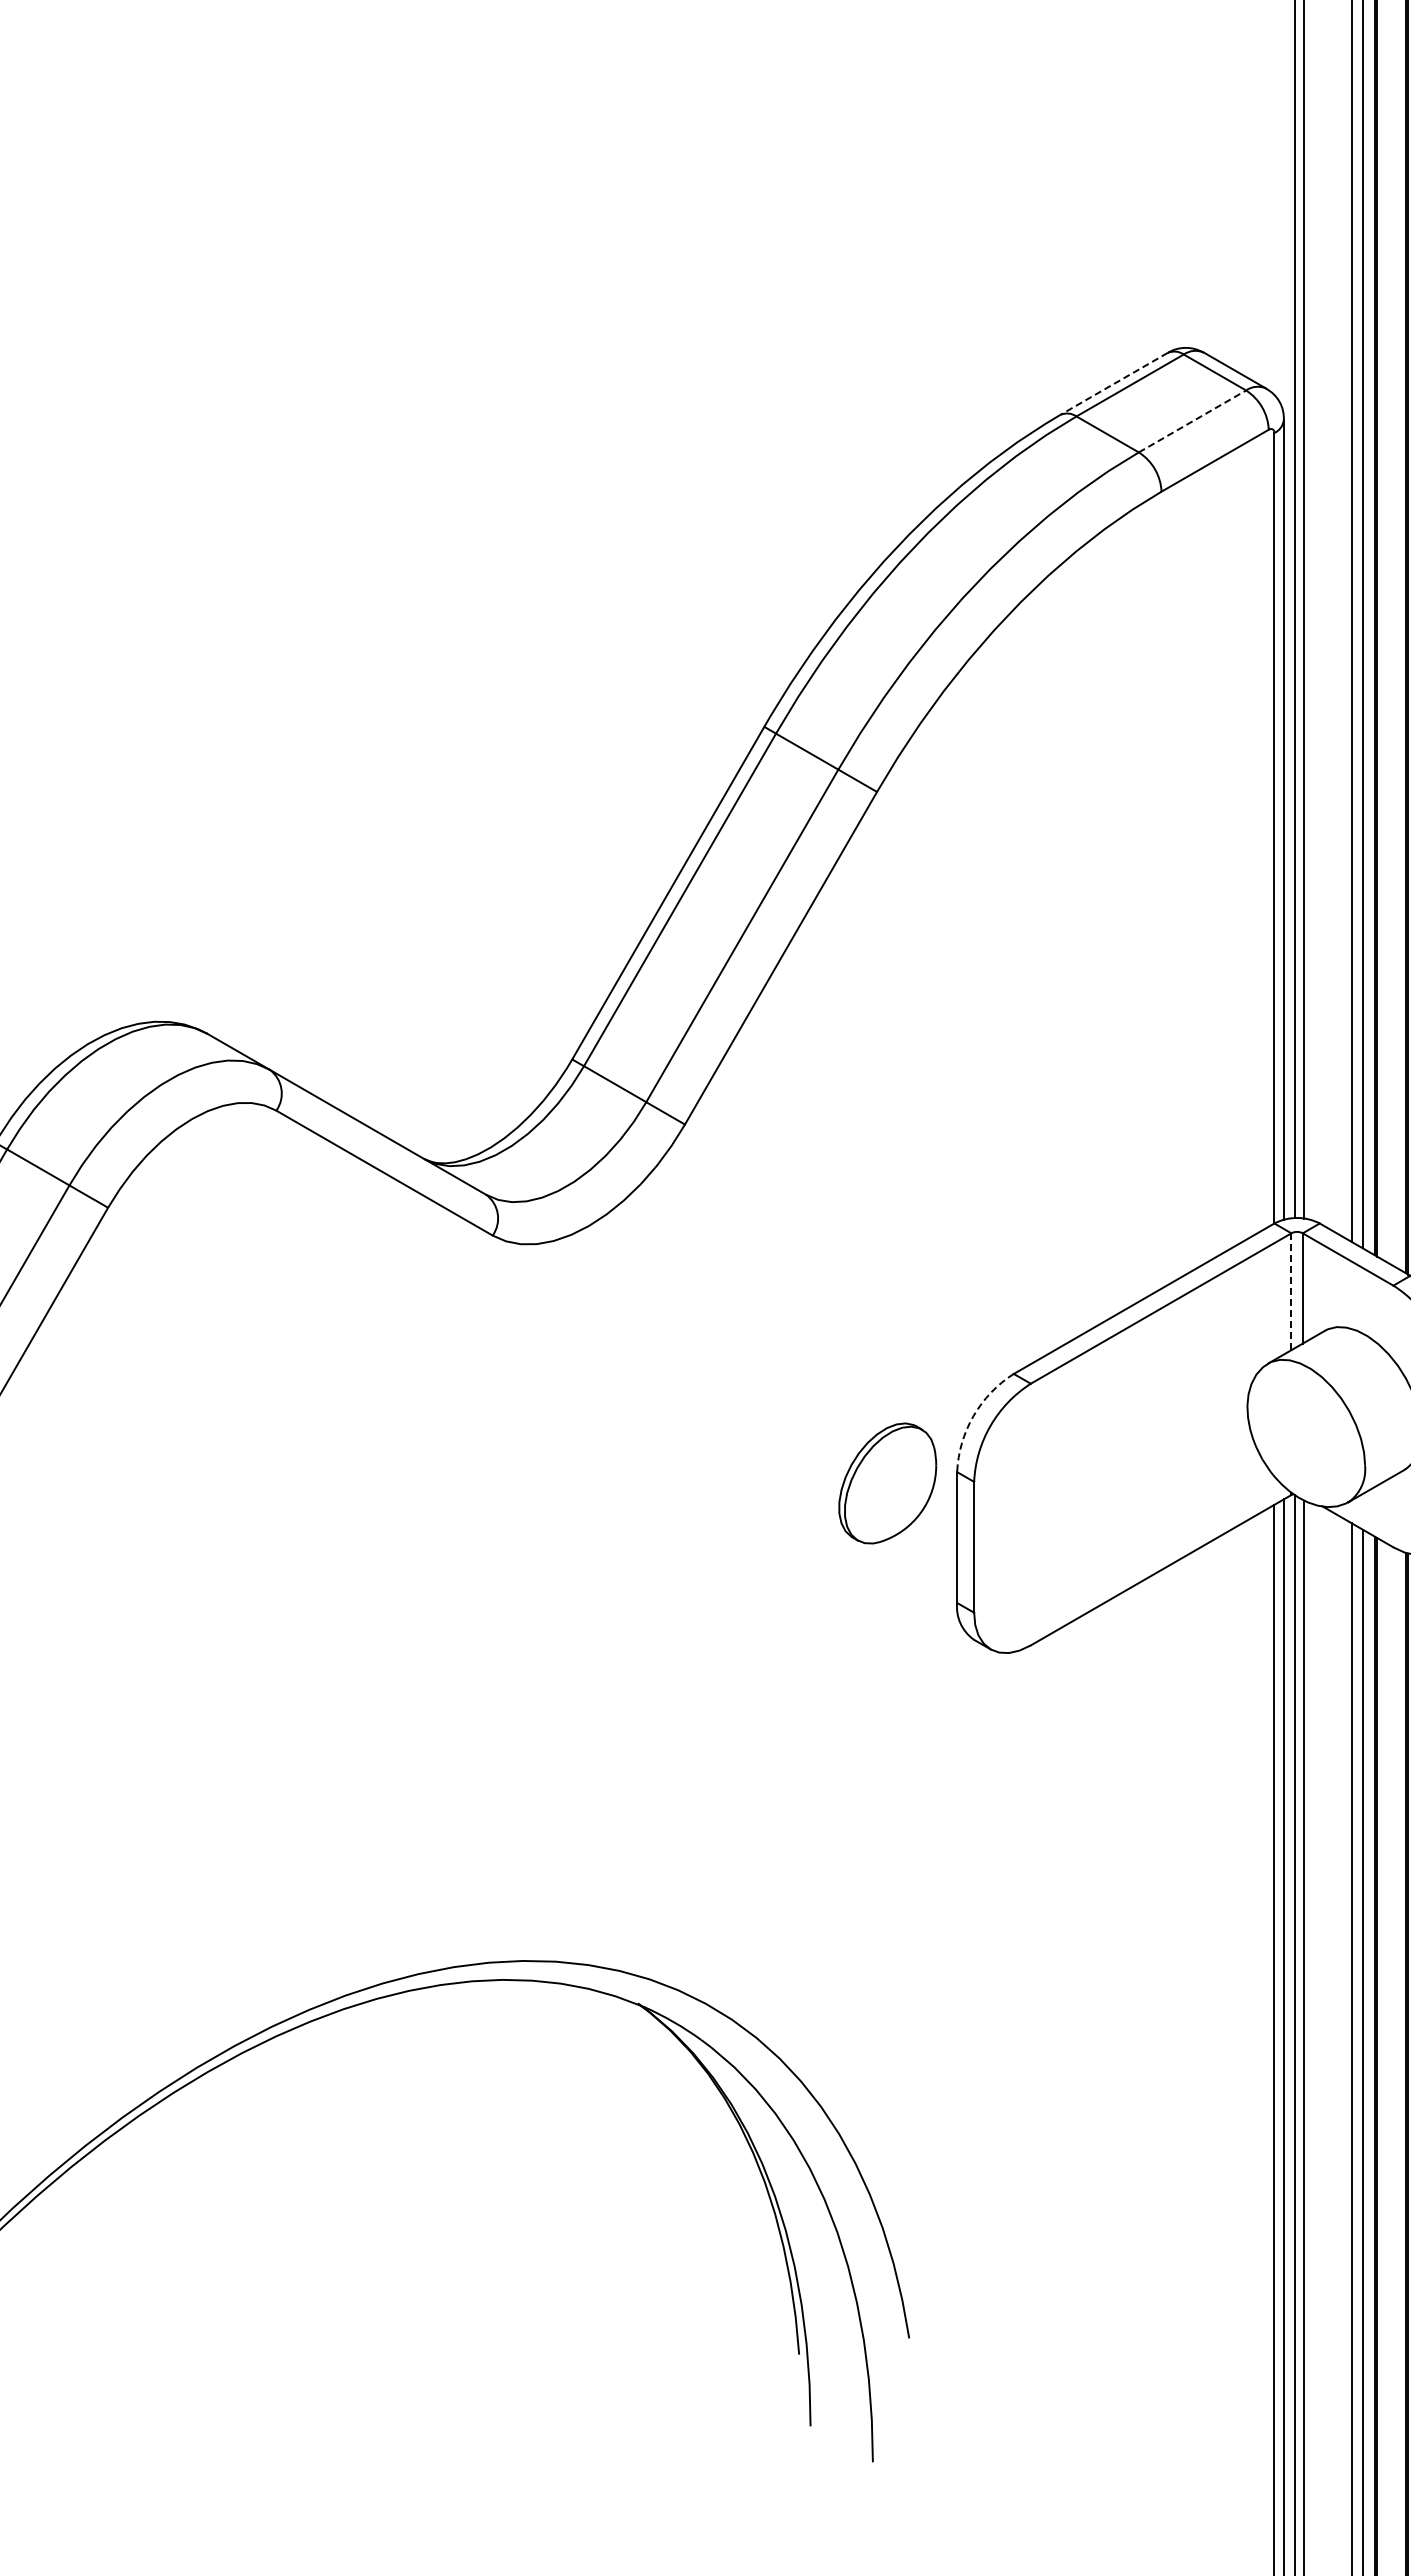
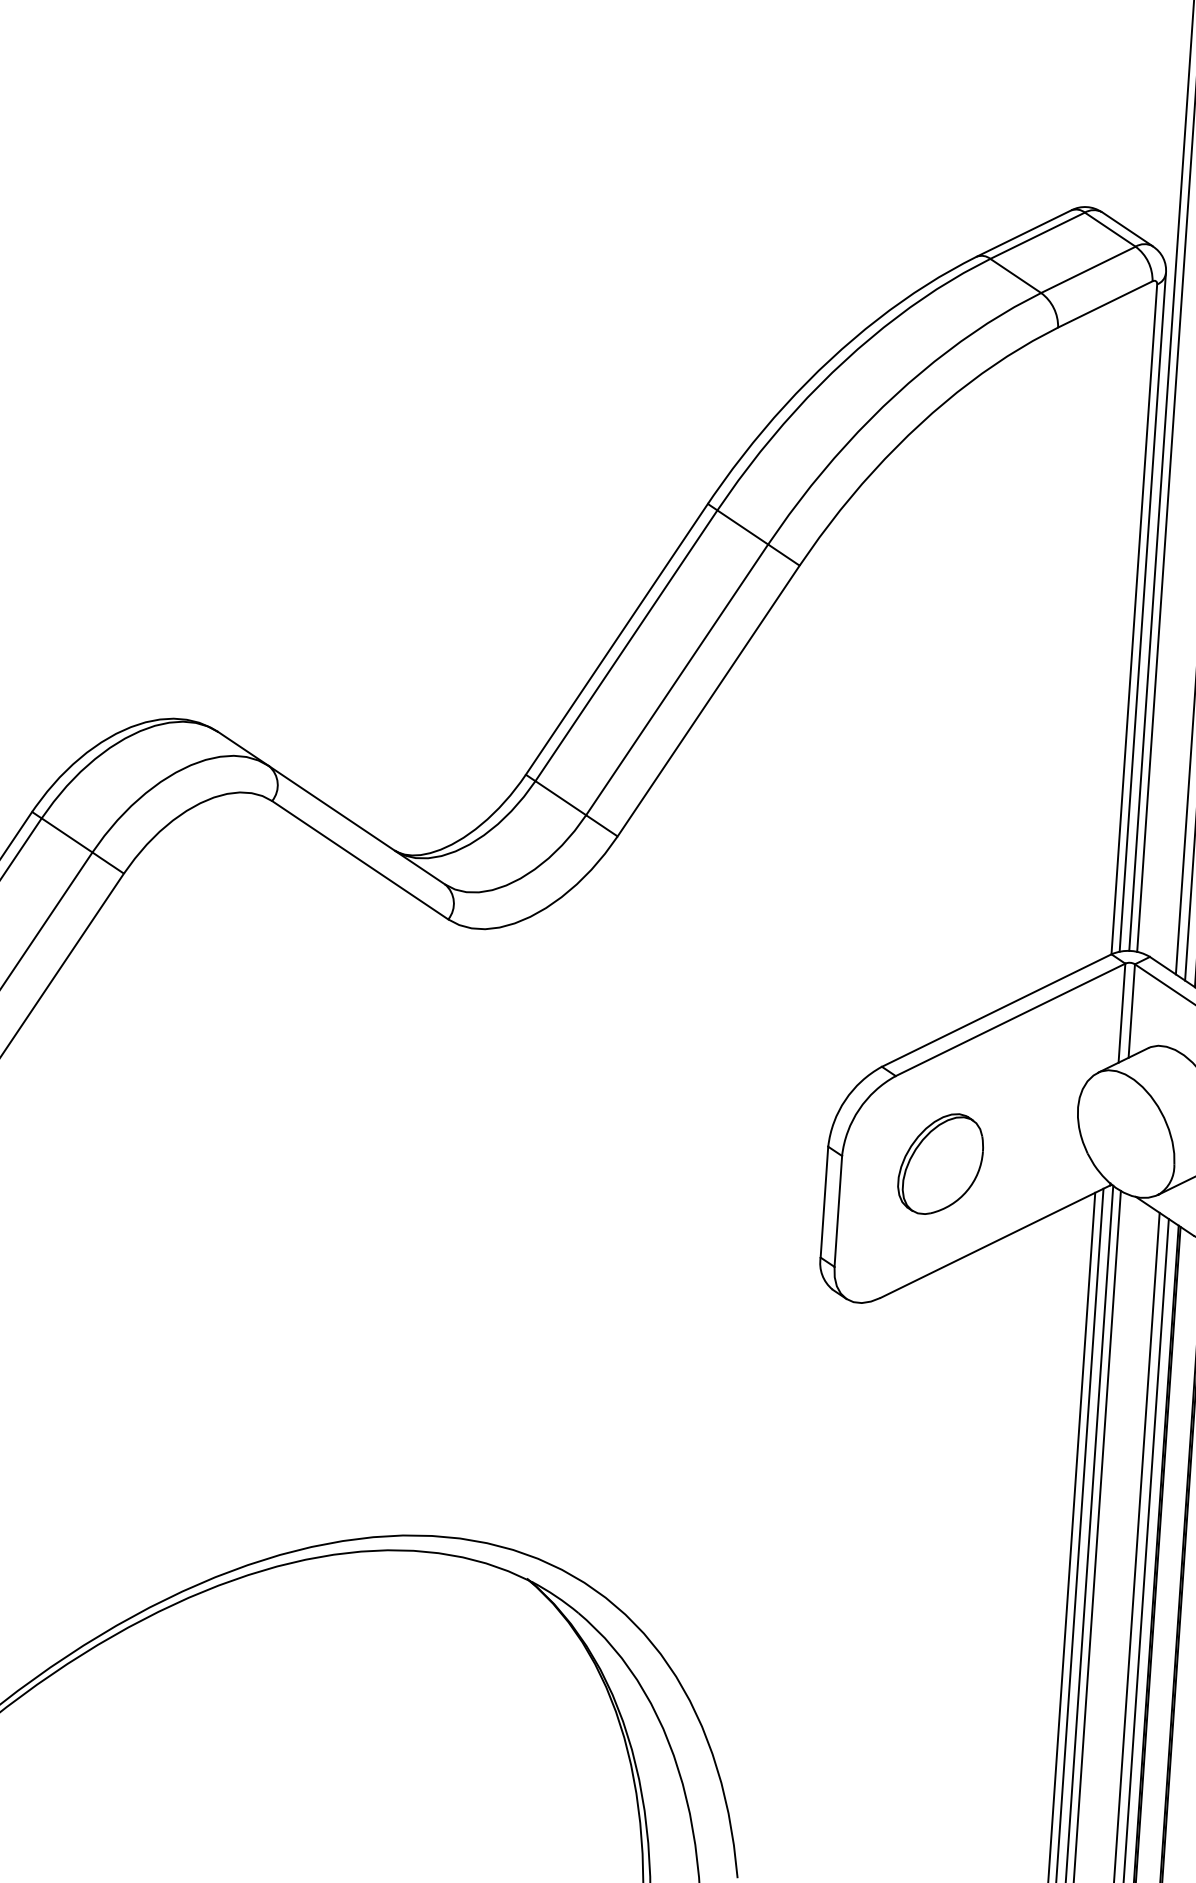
line: (1114, 383) -> (1024, 233), dashed -> solid
line: (1192, 421) -> (1088, 269), dashed -> solid
line: (1291, 1292) -> (1121, 1013), dashed -> solid
arc: (973, 1416) -> (845, 1100), dashed -> solid
part: (887, 1483) -> (940, 1164), moved

